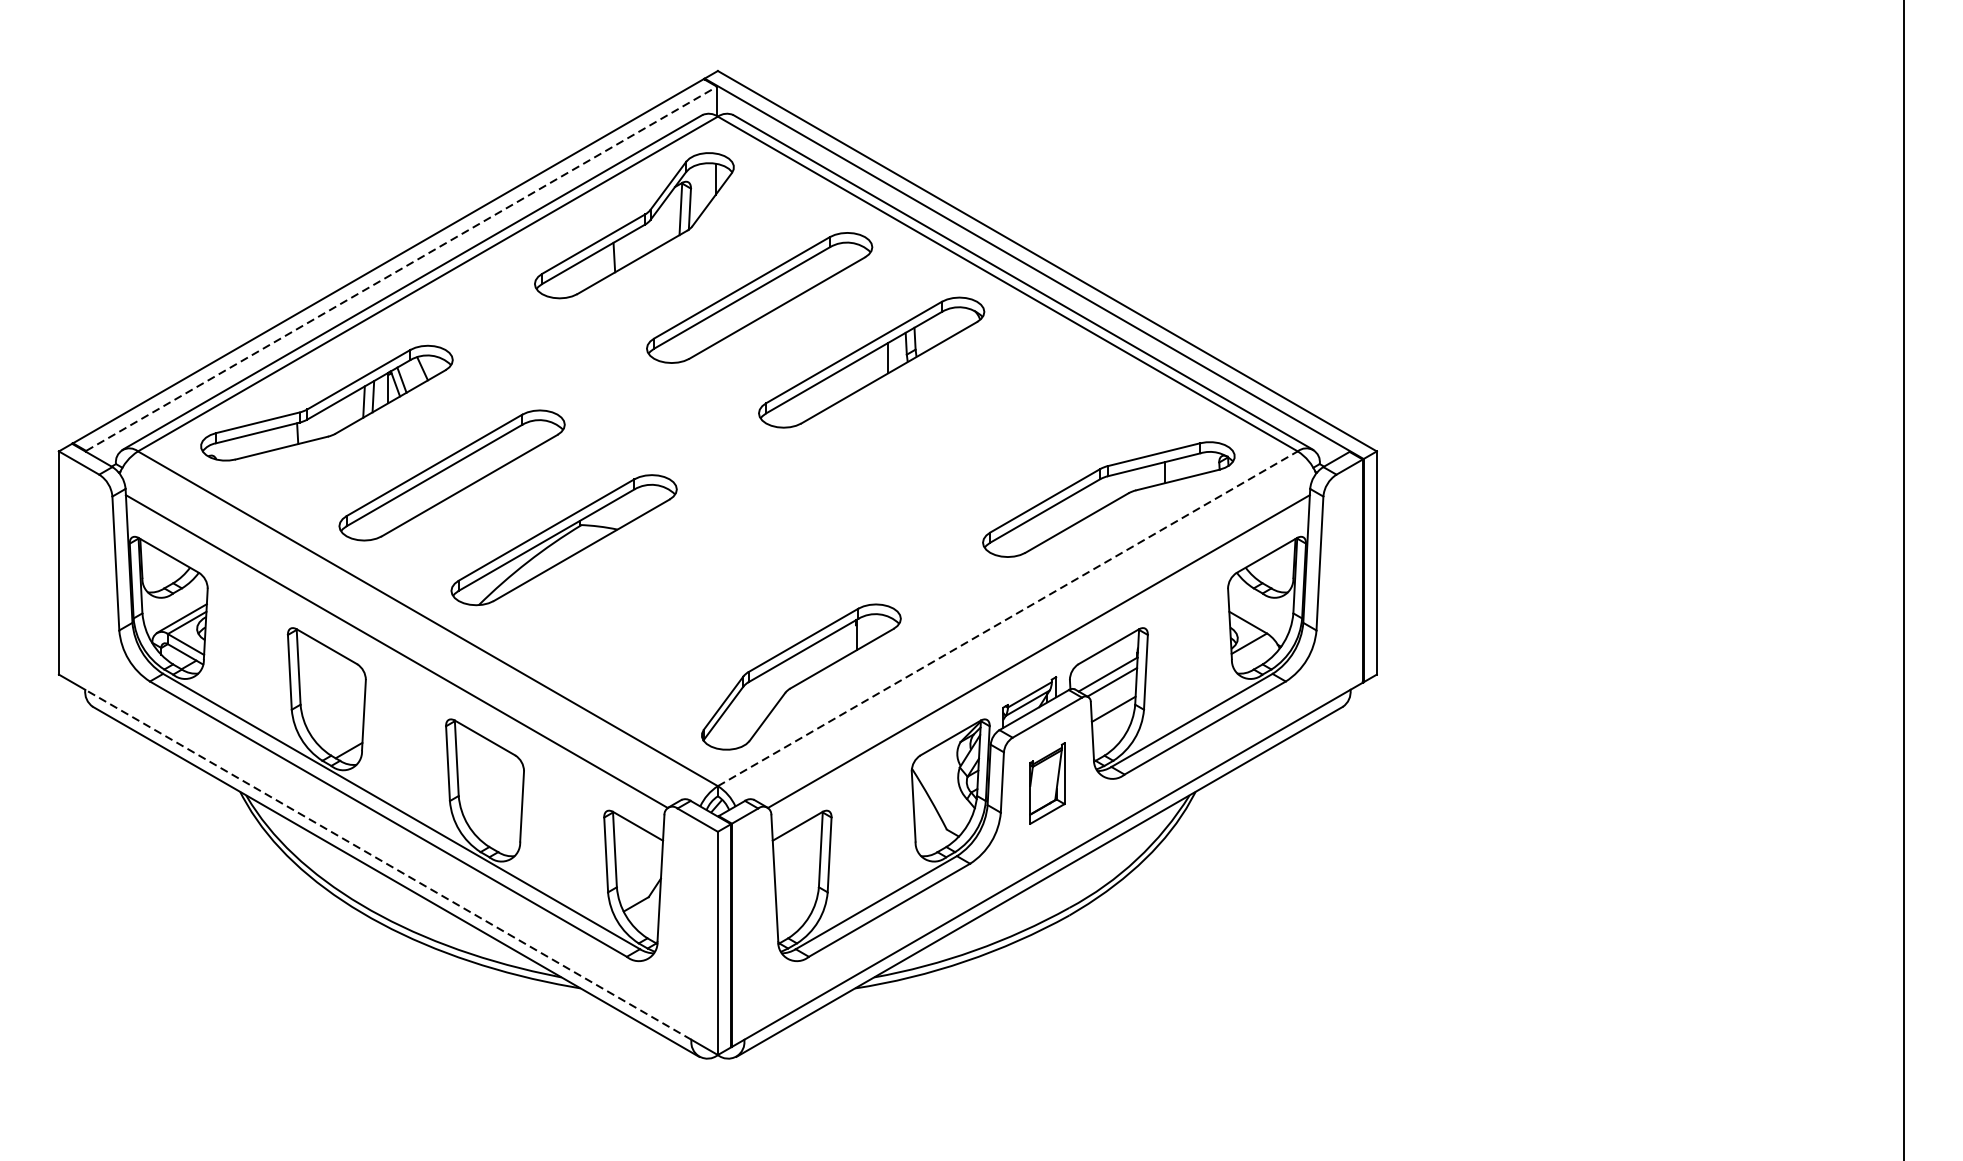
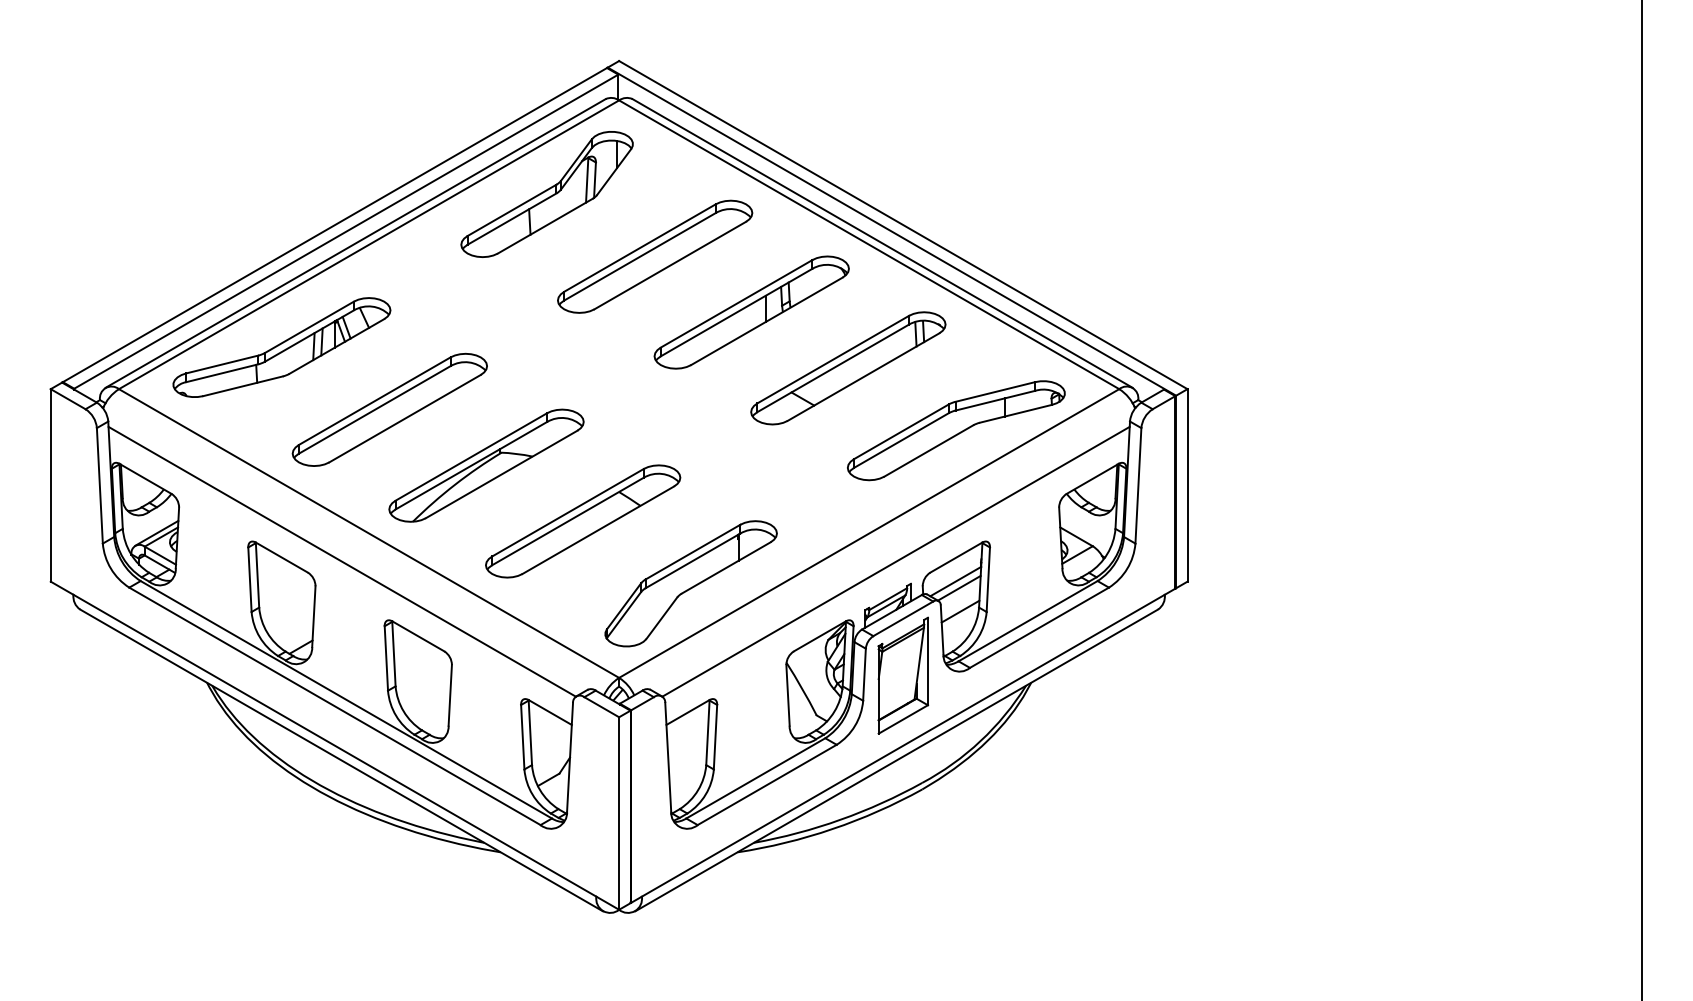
line: (401, 268) -> (346, 231), dashed -> solid
part: (983, 427) -> (848, 368), added
part: (676, 604) -> (583, 521), added
line: (1008, 618) -> (869, 533), dashed -> solid
part: (1047, 783) -> (903, 675), size x1.67
line: (387, 864) -> (334, 745), dashed -> solid

